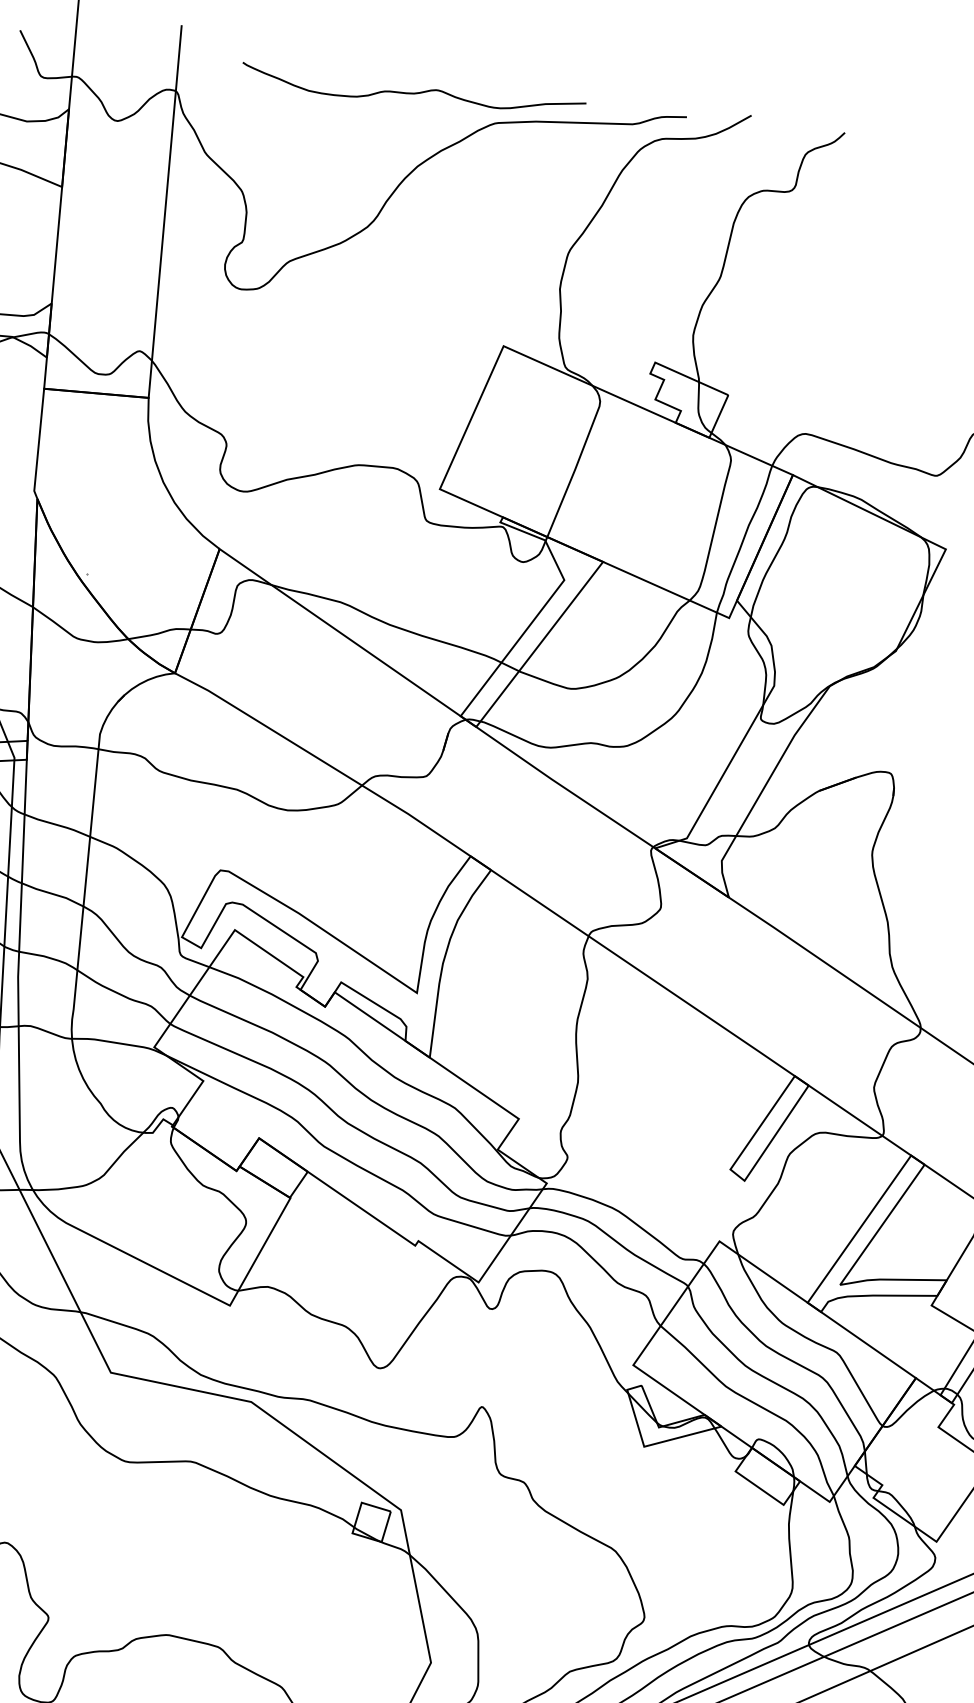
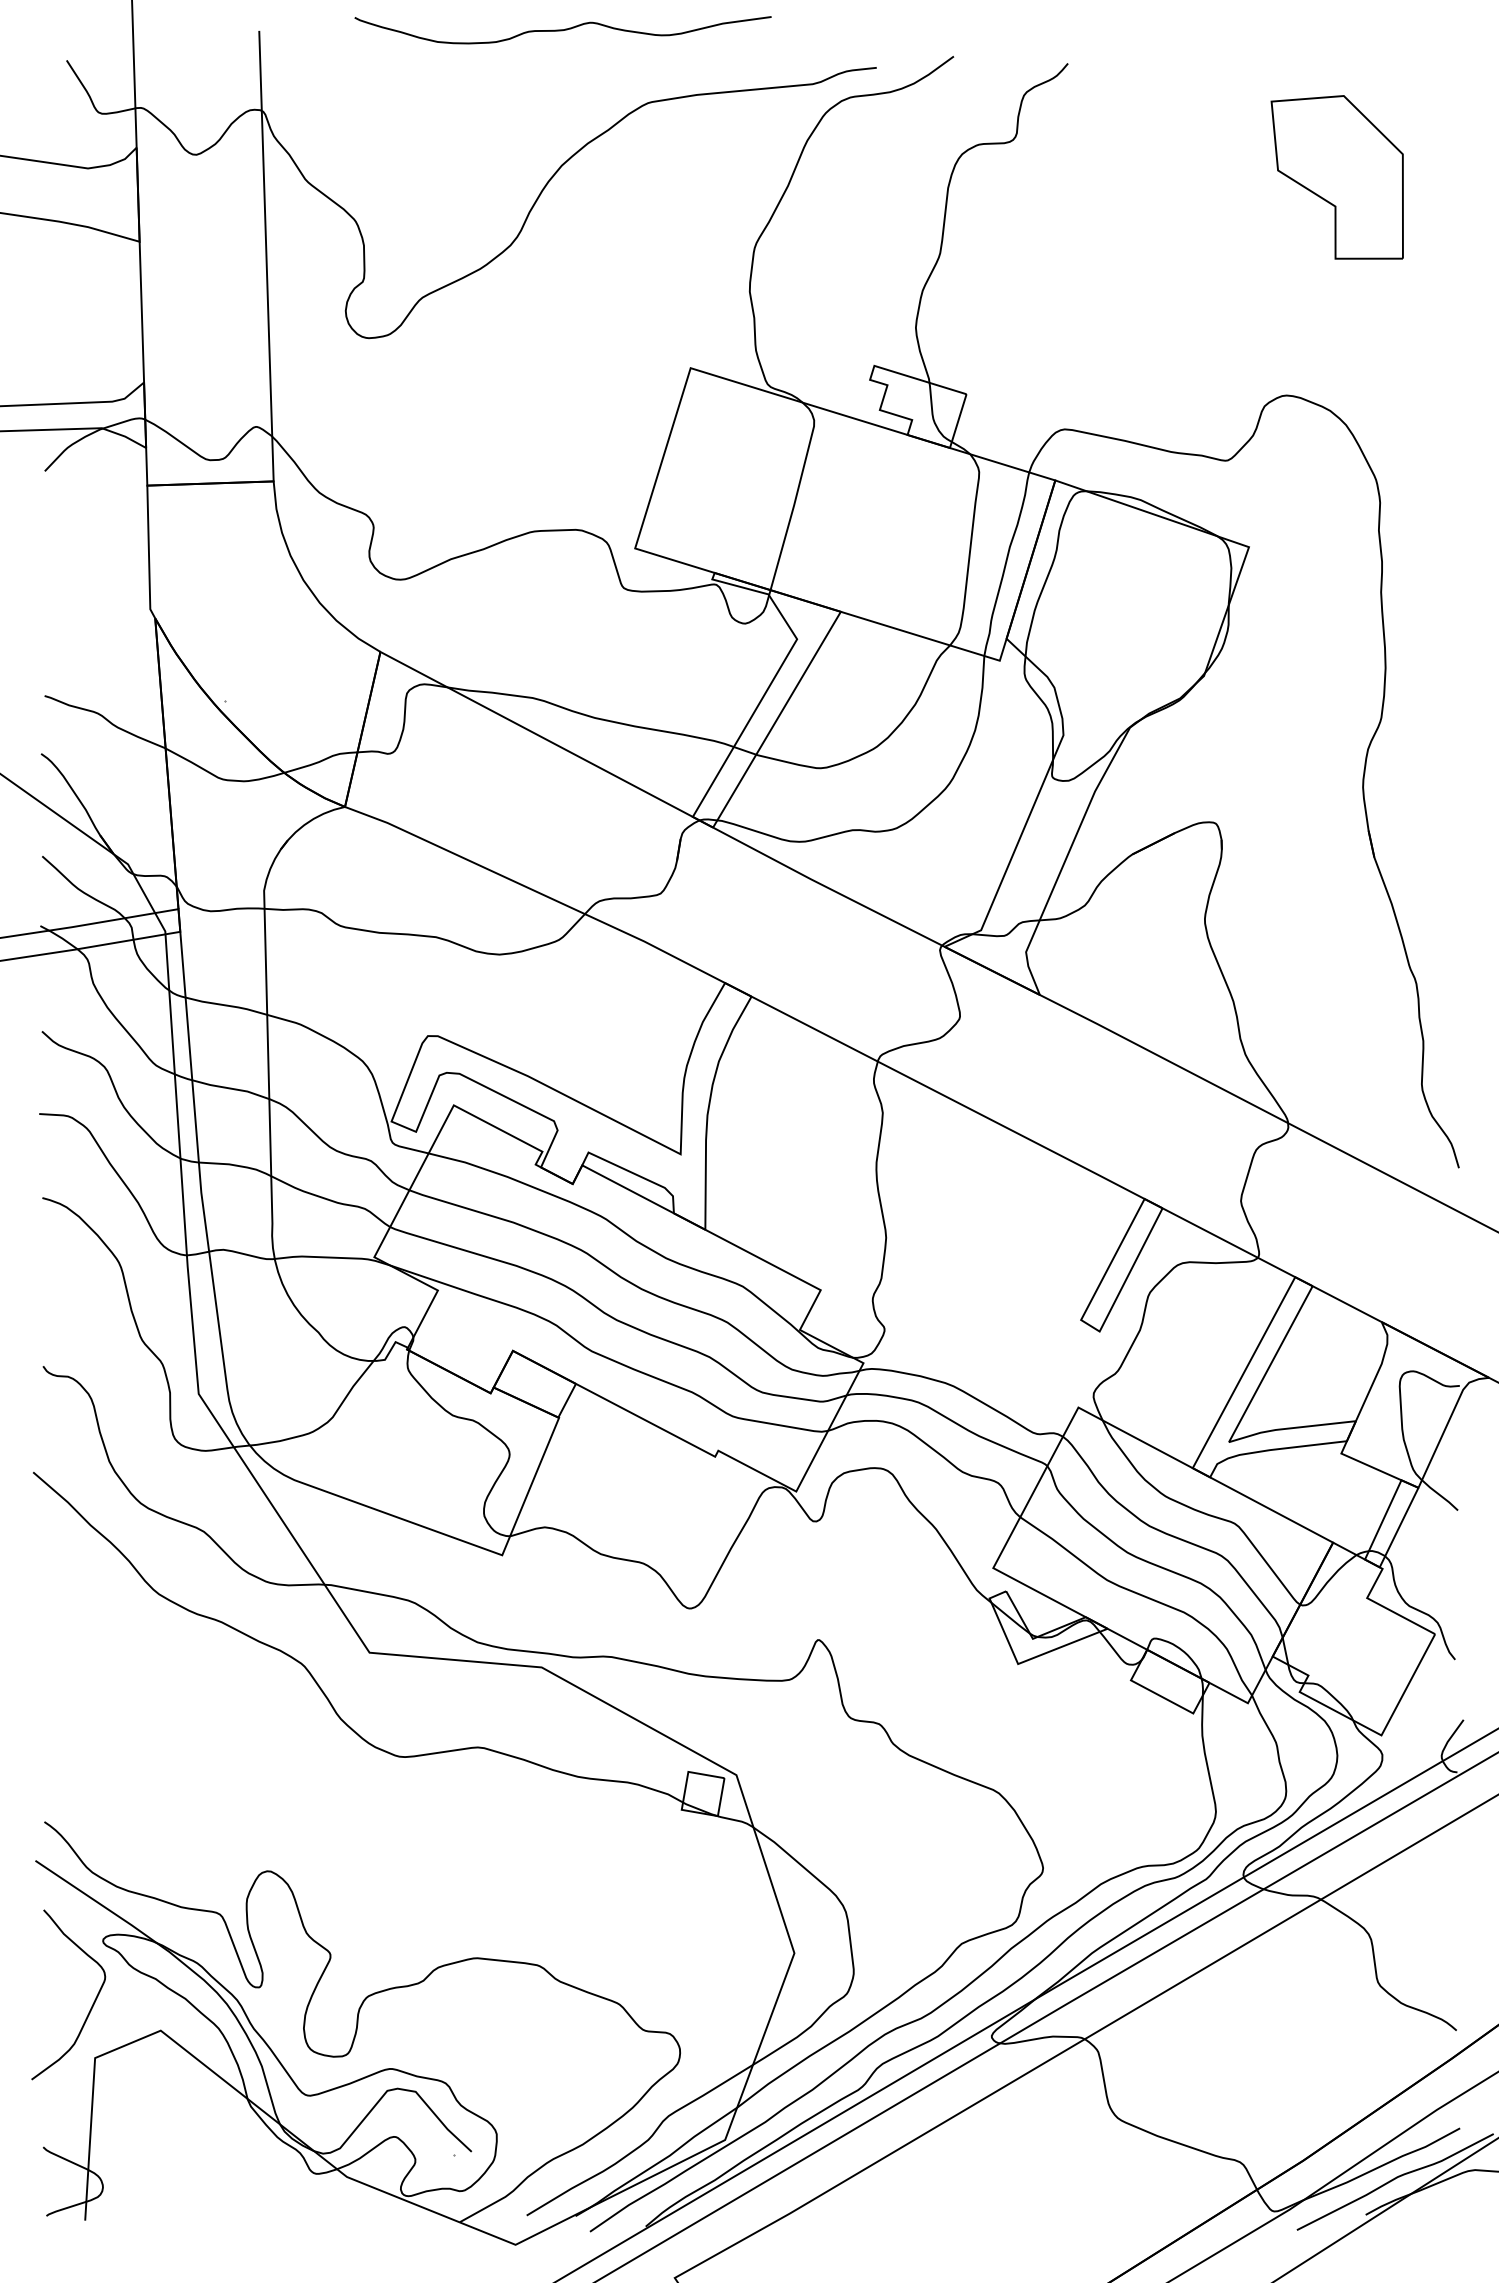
curve: (412, 93) -> (562, 30), moved

